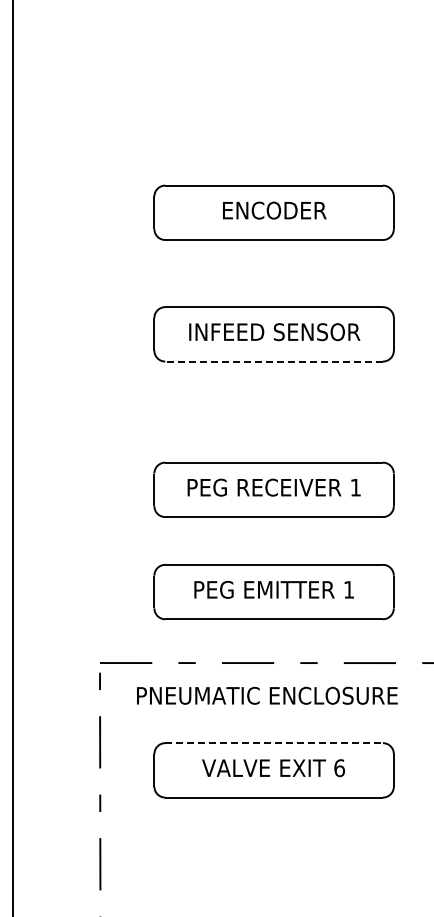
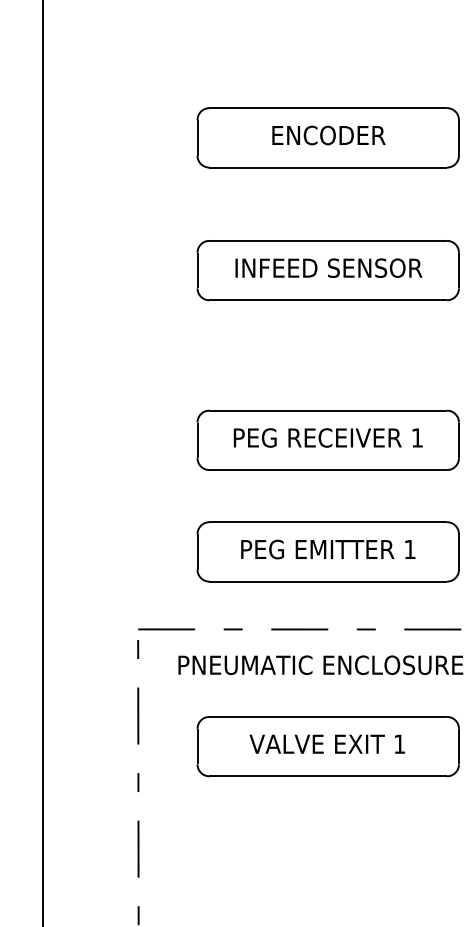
line: (274, 361) -> (328, 300), dashed -> solid
line: (274, 743) -> (328, 717), dashed -> solid
text: (339, 768) -> (399, 744), 6 -> 1

